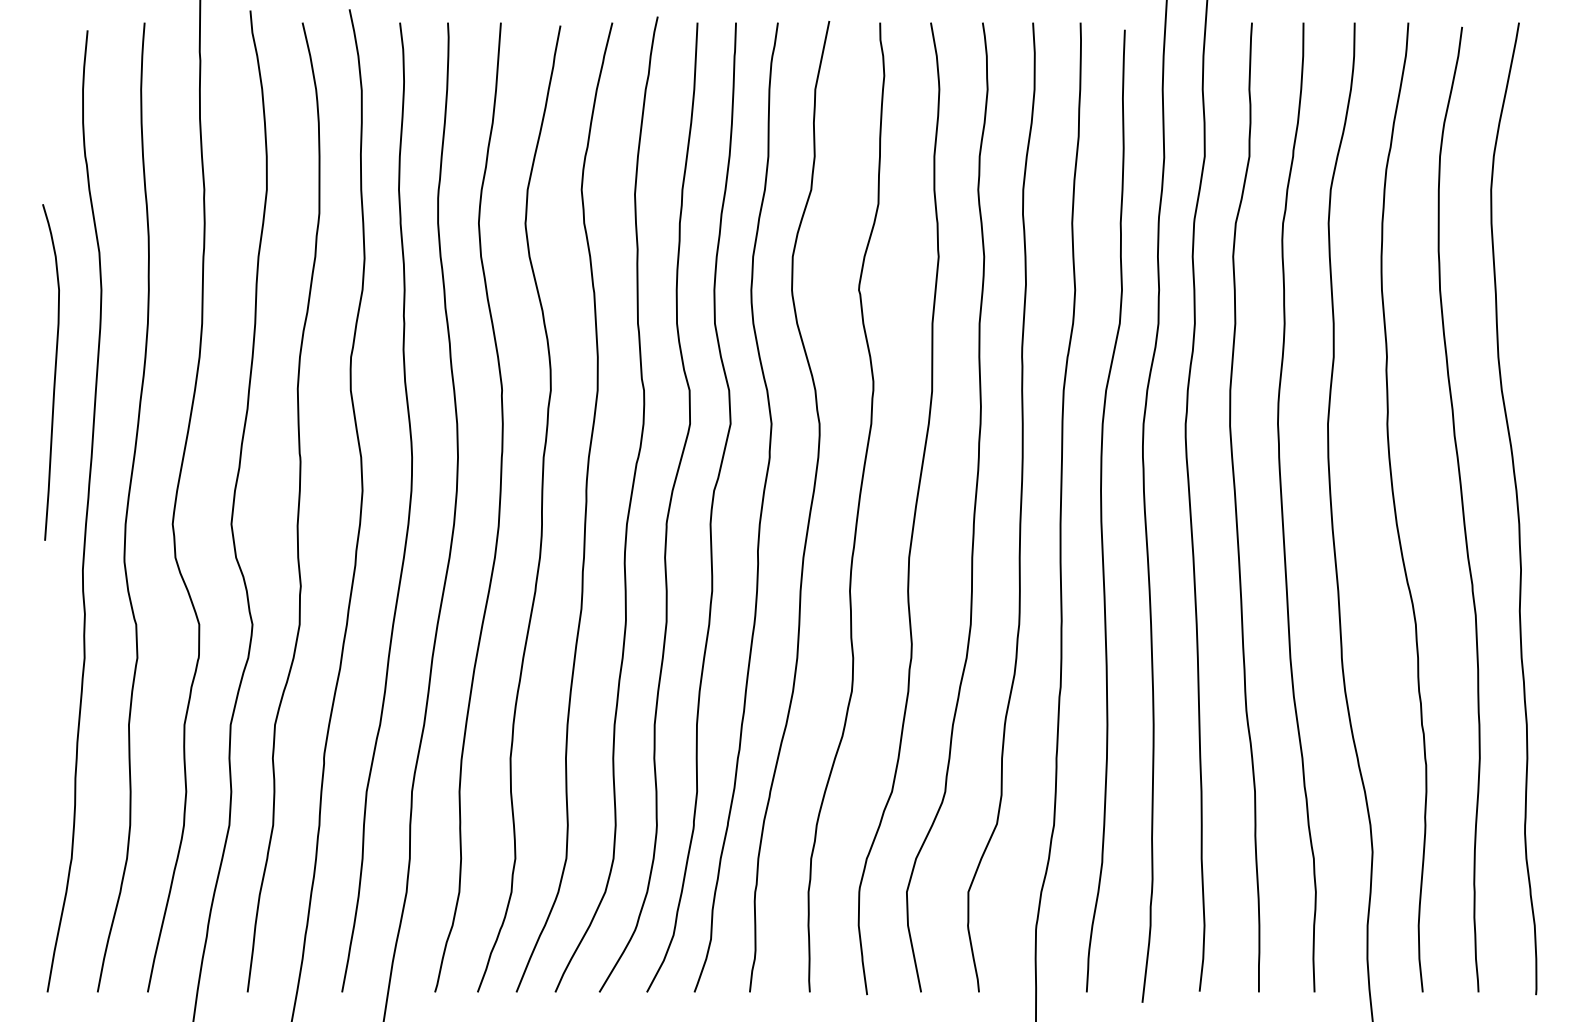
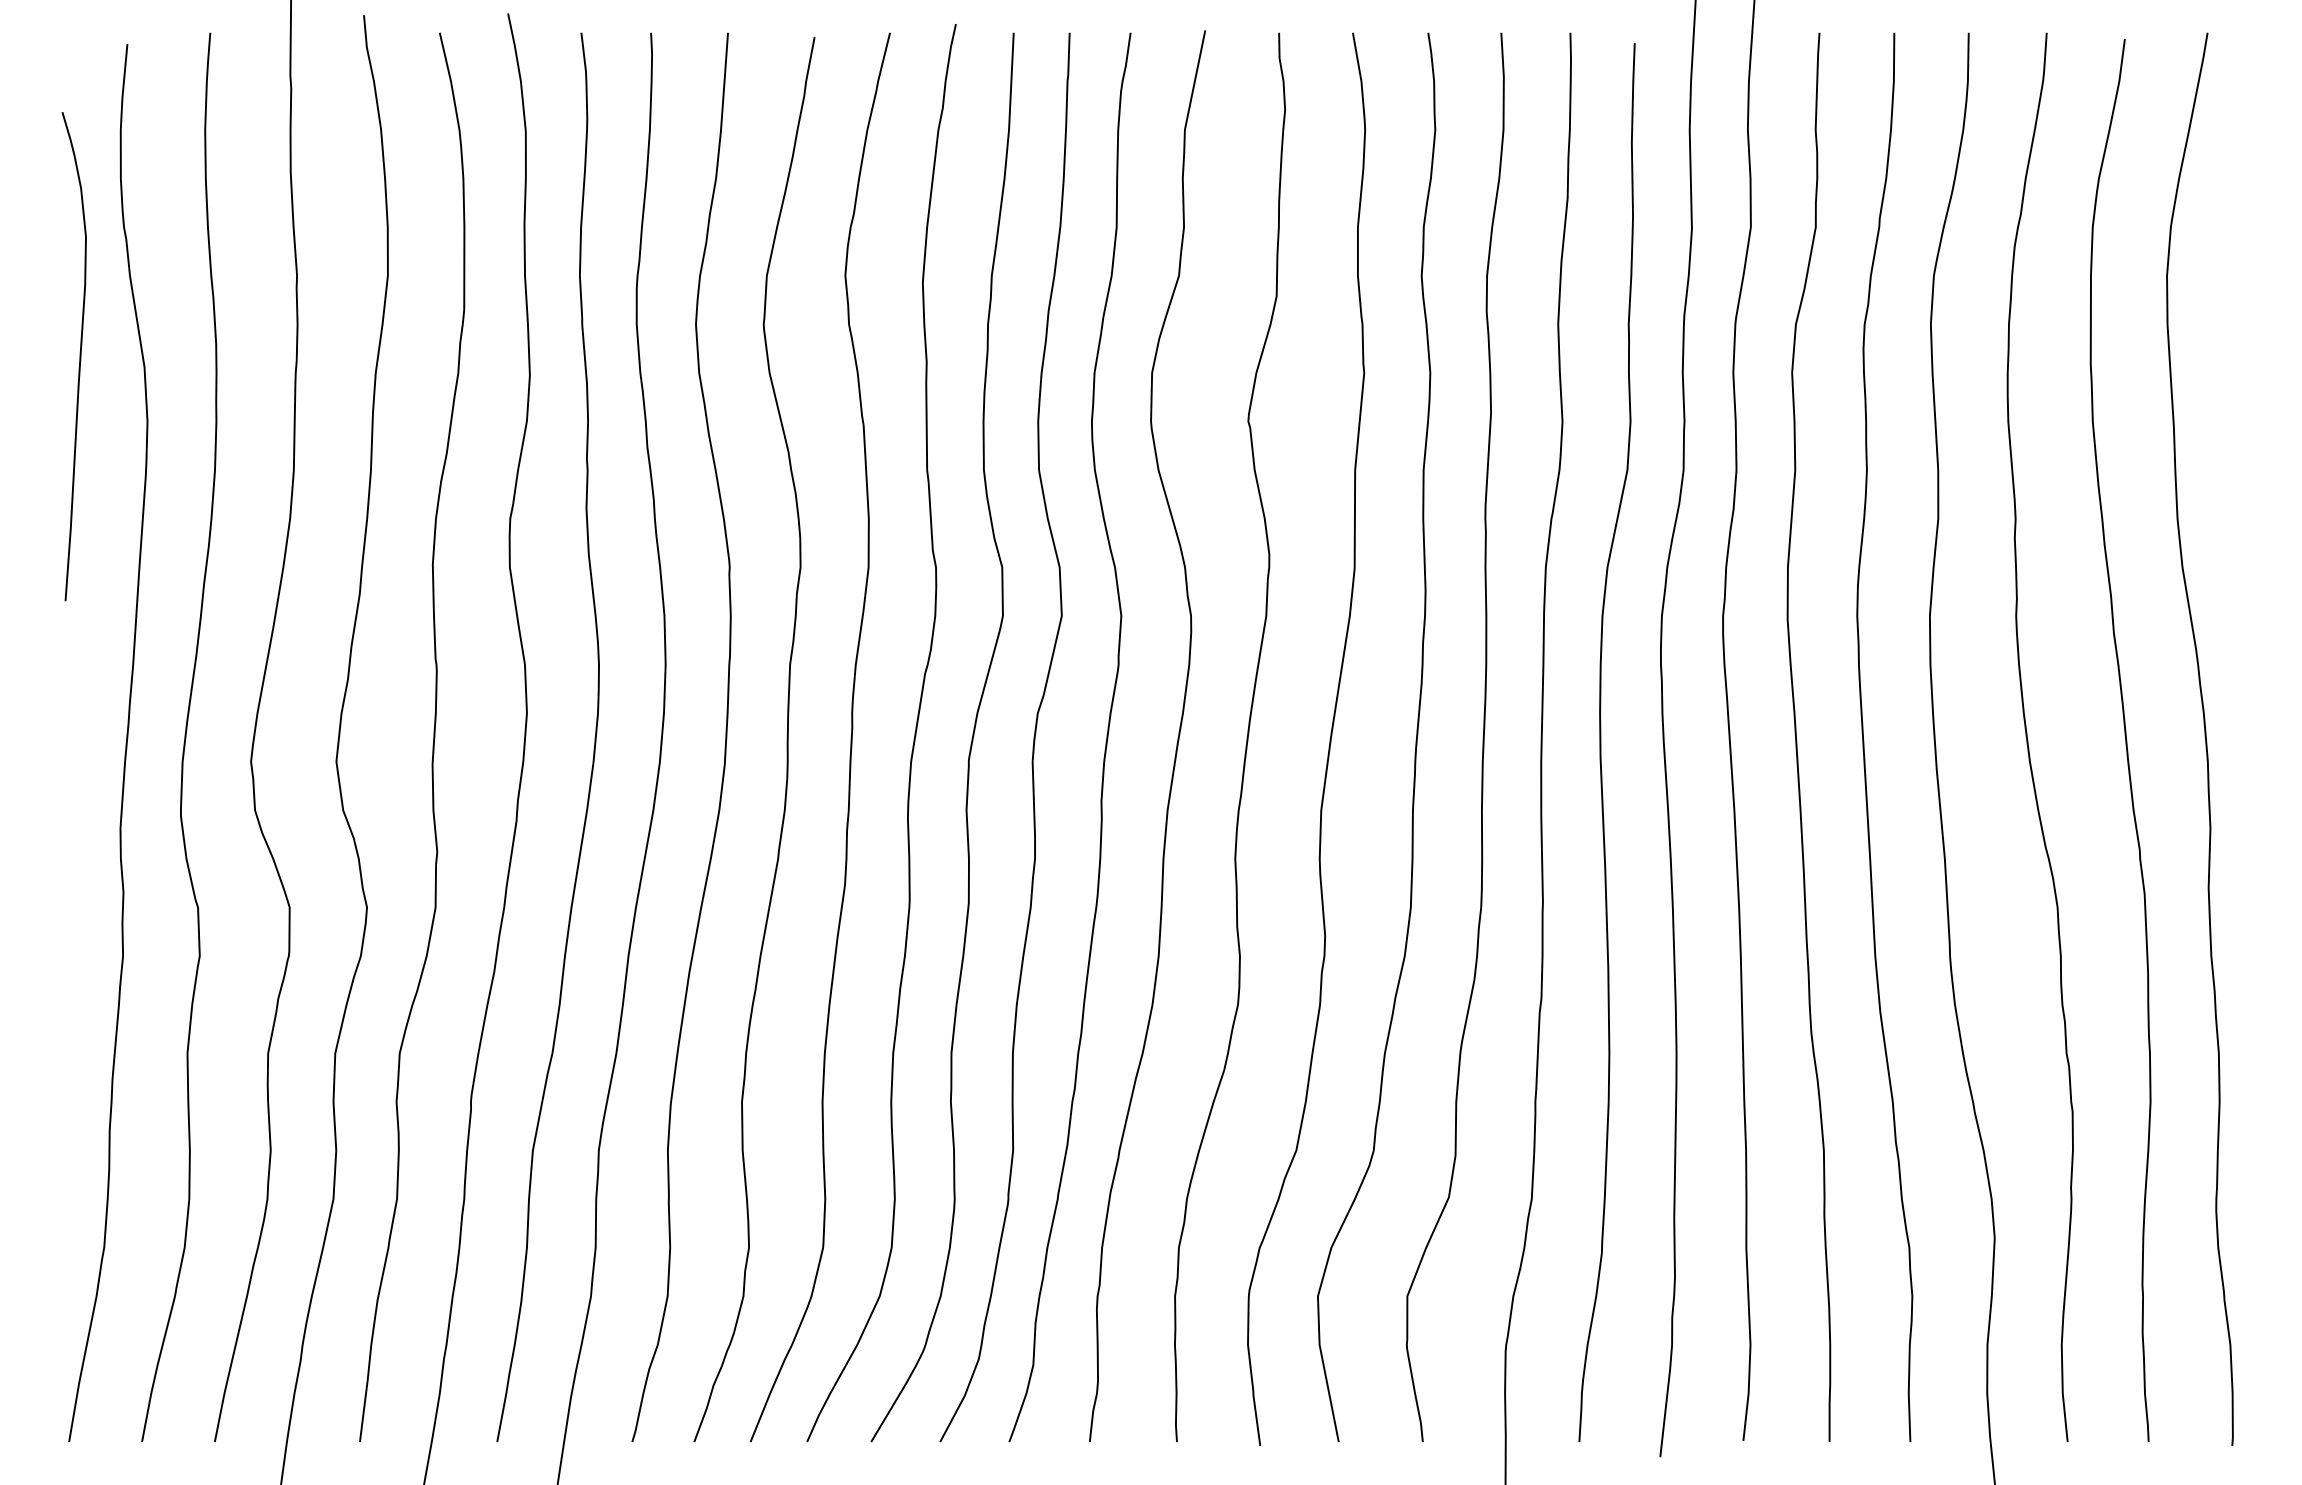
curve: (54, 372) -> (79, 356), moved

